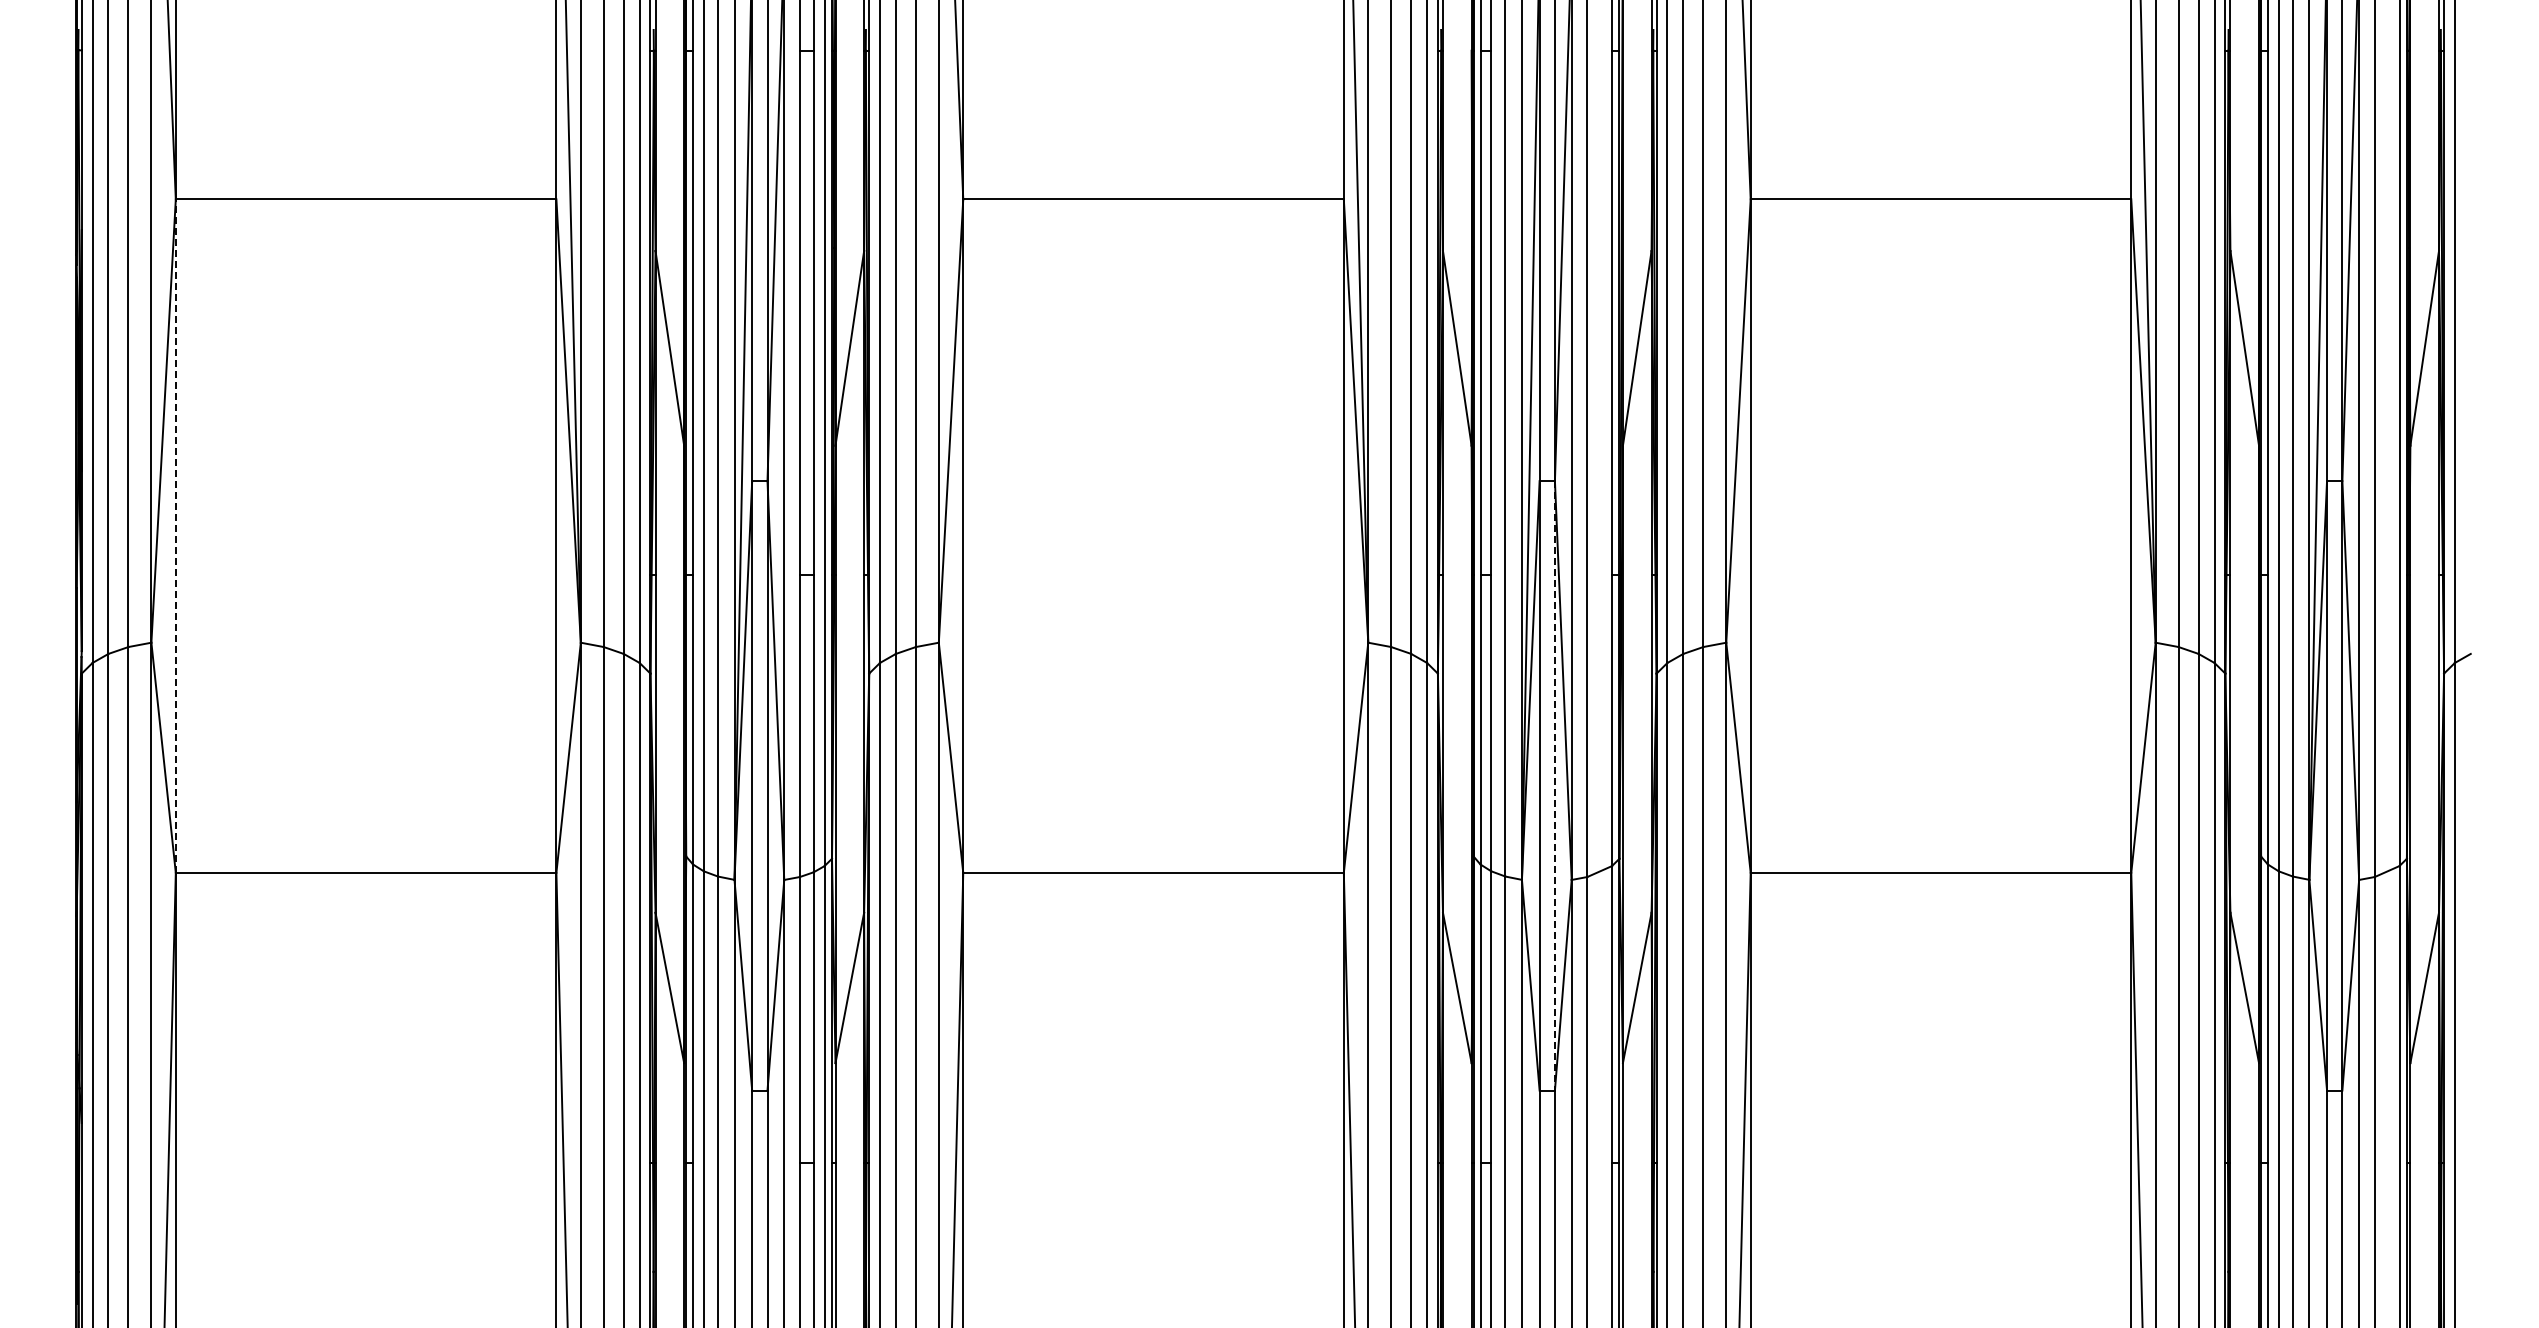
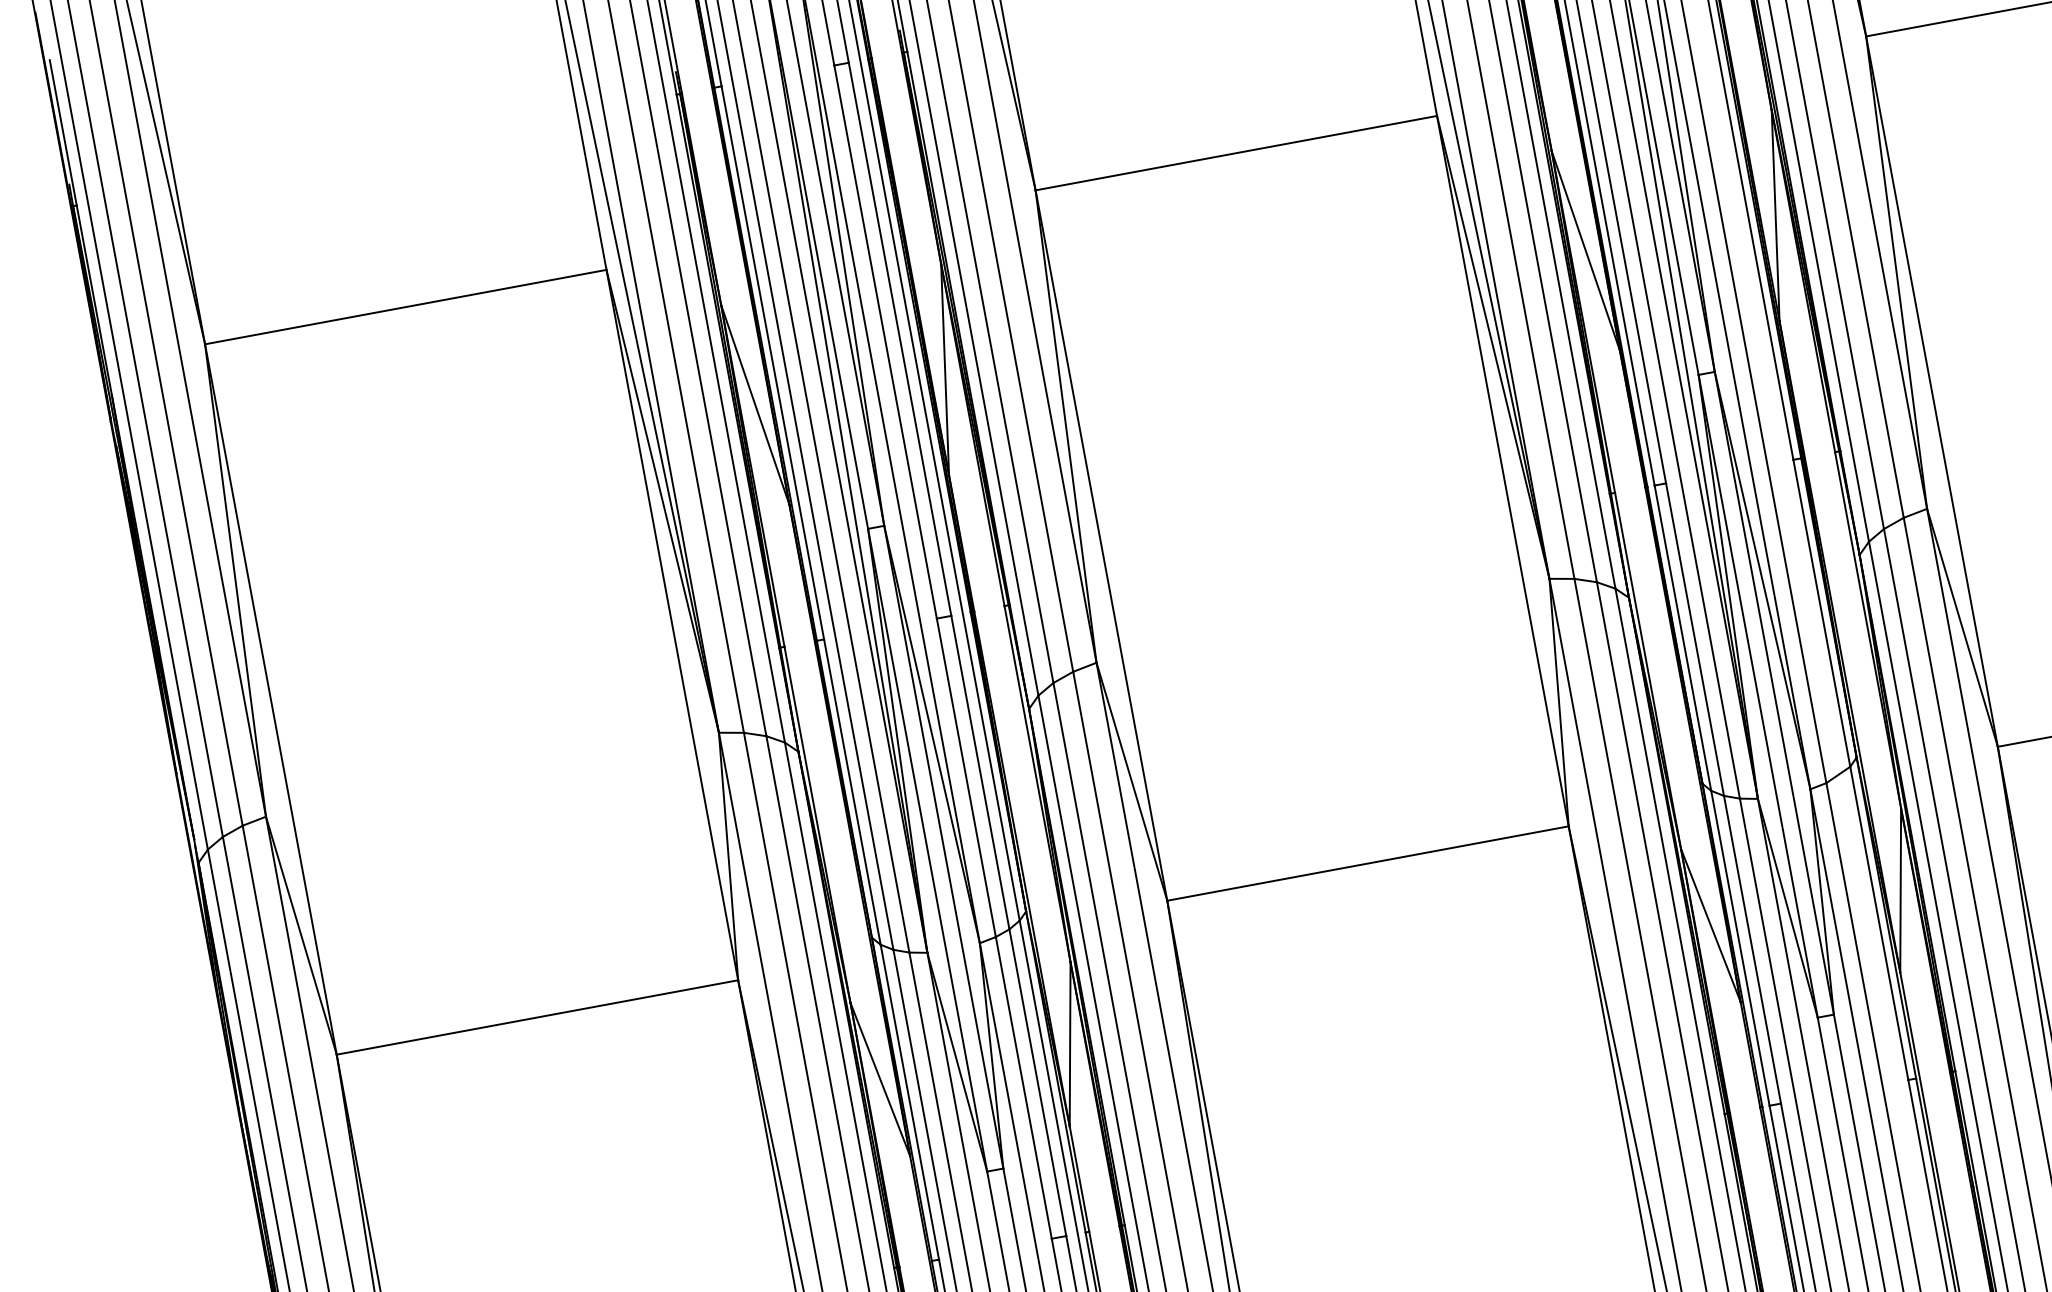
line: (175, 536) -> (270, 699), dashed -> solid
line: (1554, 785) -> (1773, 693), dashed -> solid

